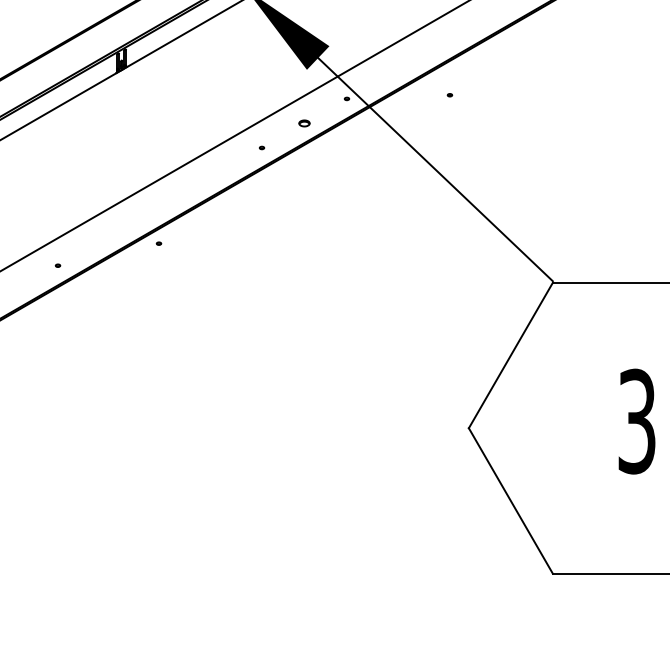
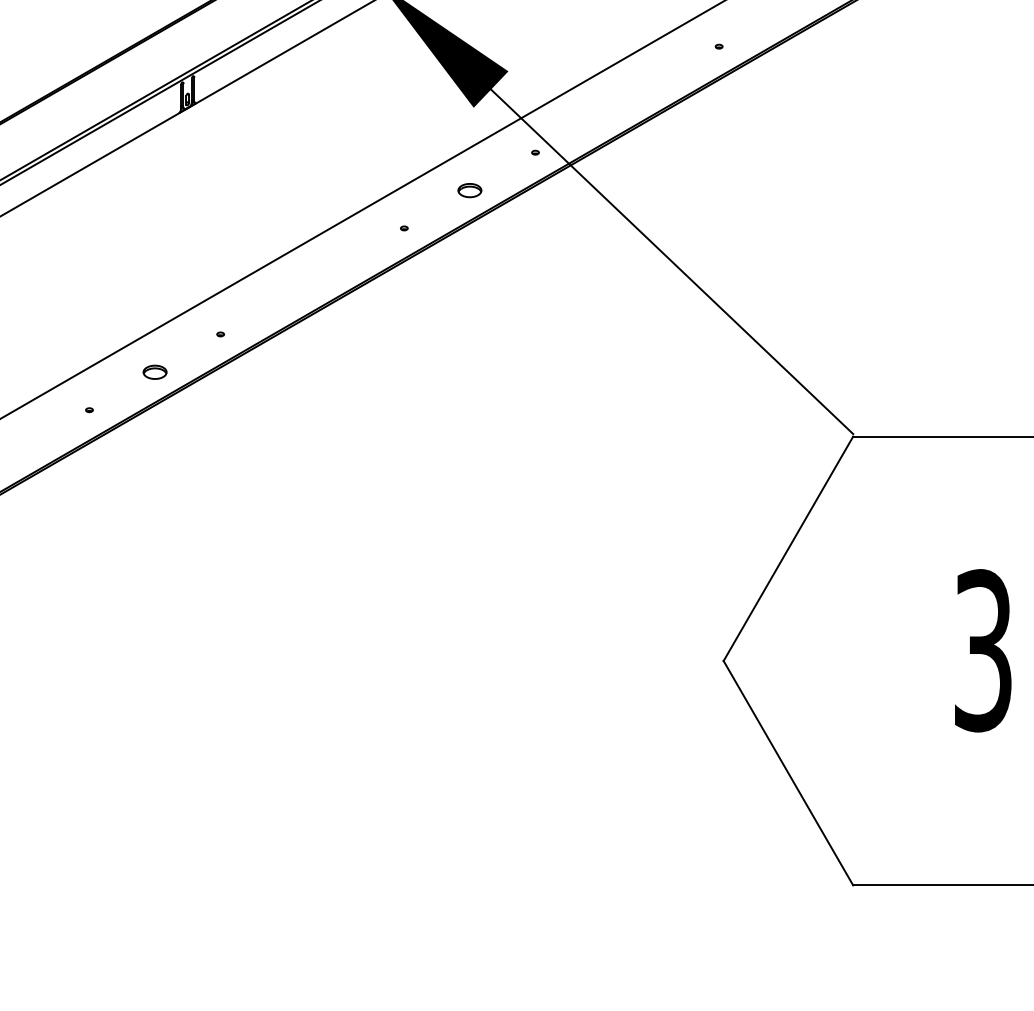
part: (449, 95) -> (718, 47), moved
part: (304, 123) -> (469, 190), size x1.43
part: (100, 241) -> (155, 372), added
part: (158, 243) -> (219, 334), moved

